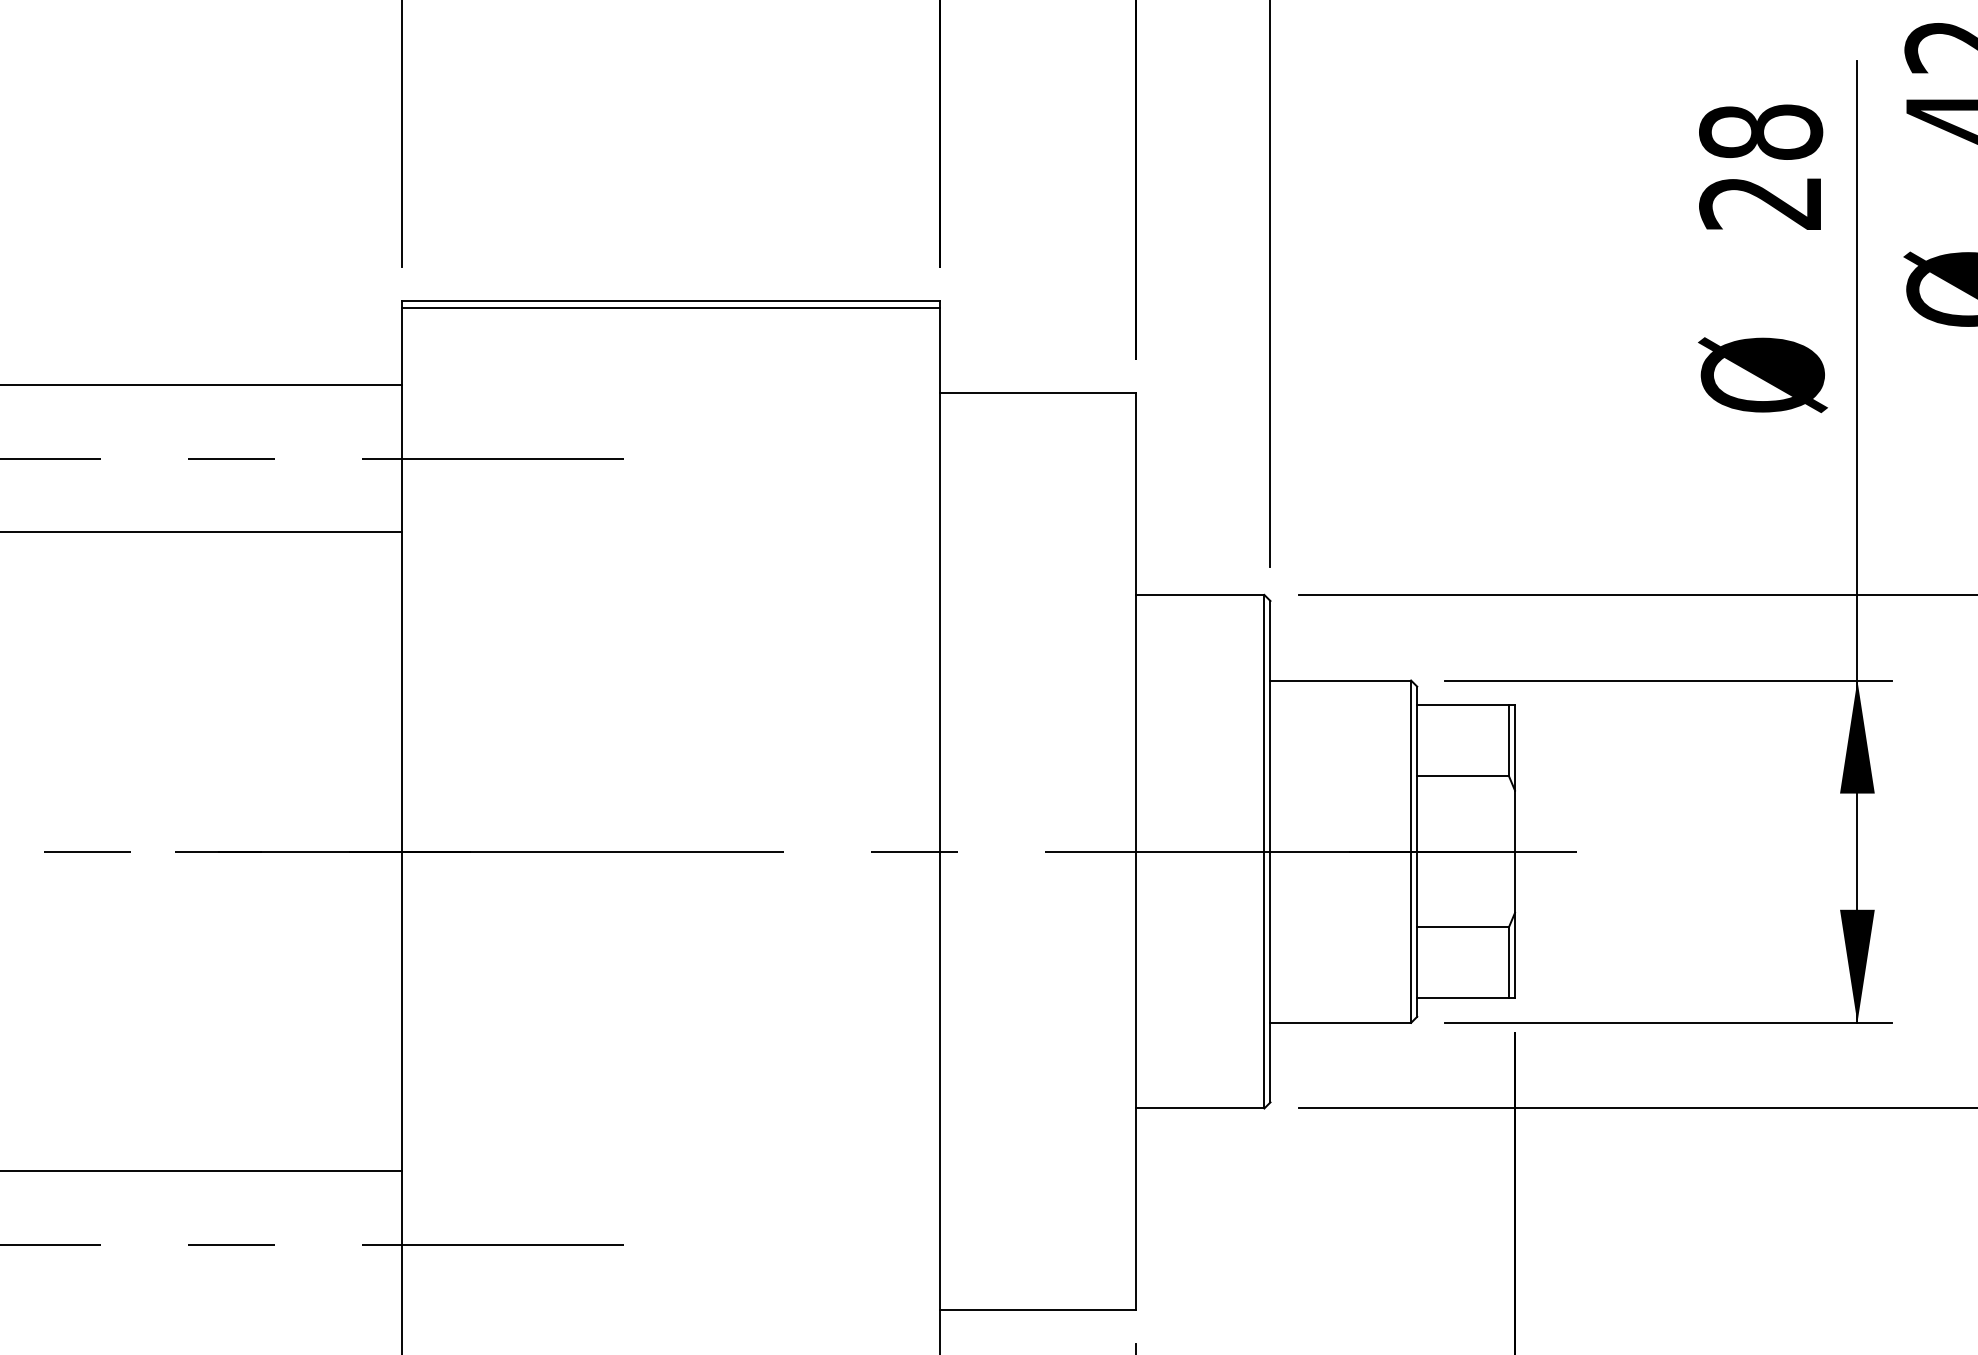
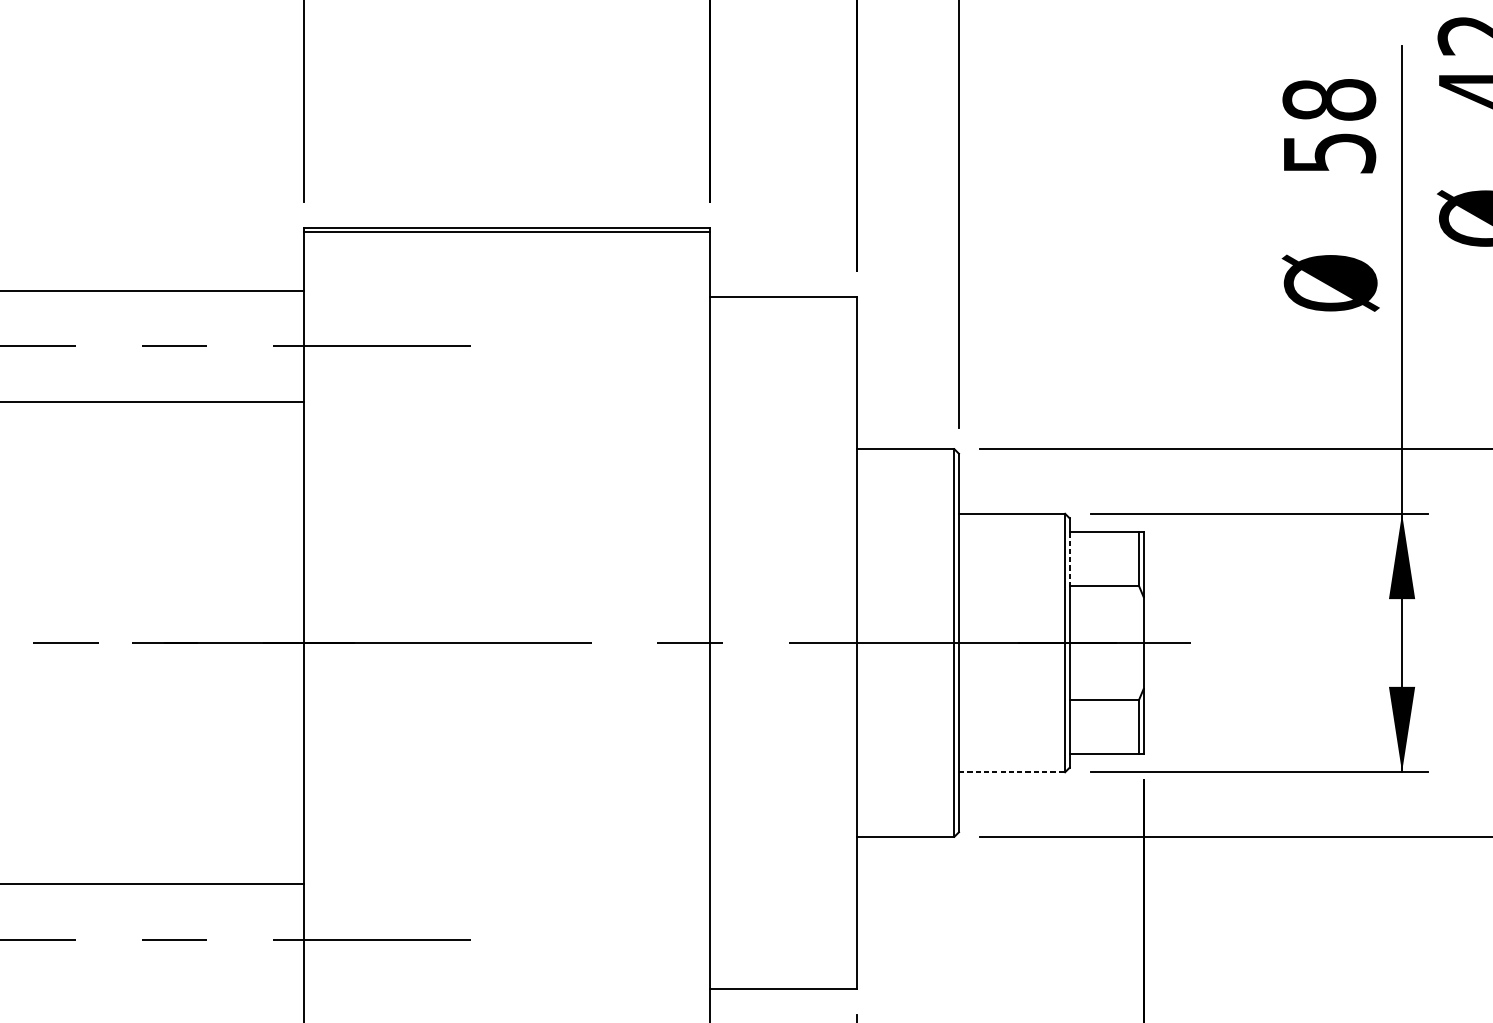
text: (1761, 203) -> (1329, 153), 28 -> 58
line: (1417, 740) -> (1069, 559), solid -> dashed
line: (1341, 1022) -> (1012, 771), solid -> dashed

